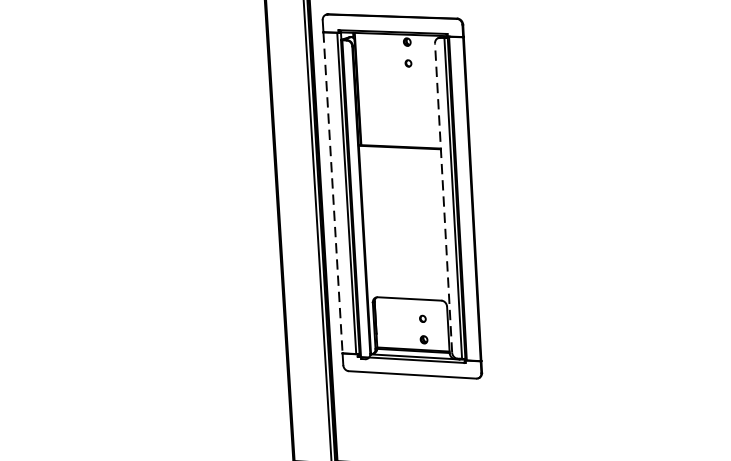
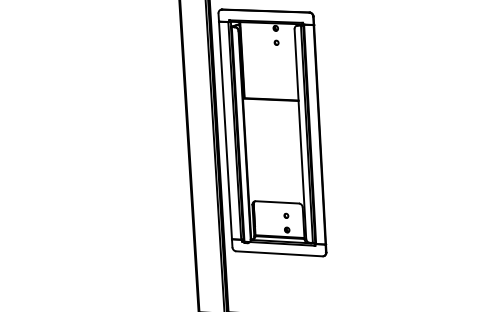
line: (333, 192) -> (225, 130), dashed -> solid
line: (443, 198) -> (300, 134), dashed -> solid

